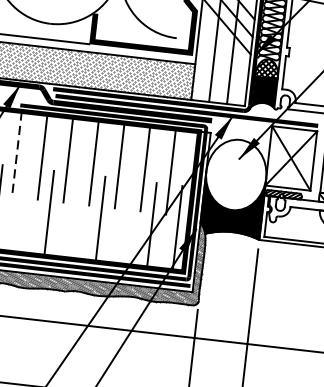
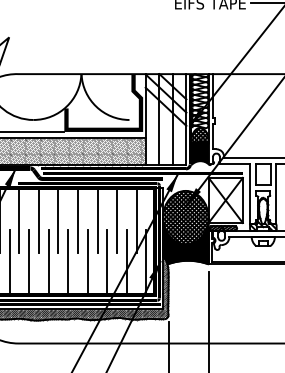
line: (16, 155) -> (19, 221), dashed -> solid
hatch: (235, 174) -> (185, 217), added
line: (23, 210) -> (29, 262), added
line: (75, 216) -> (68, 262), added
line: (126, 222) -> (107, 262), added

